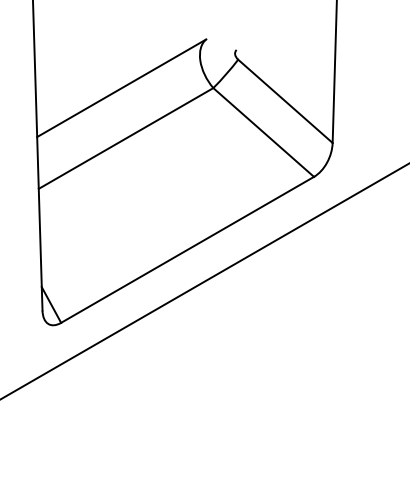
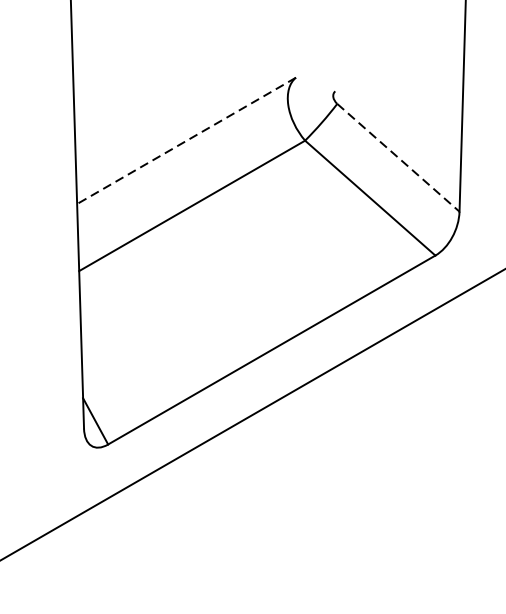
line: (121, 88) -> (186, 141), solid -> dashed
line: (285, 101) -> (398, 158), solid -> dashed

